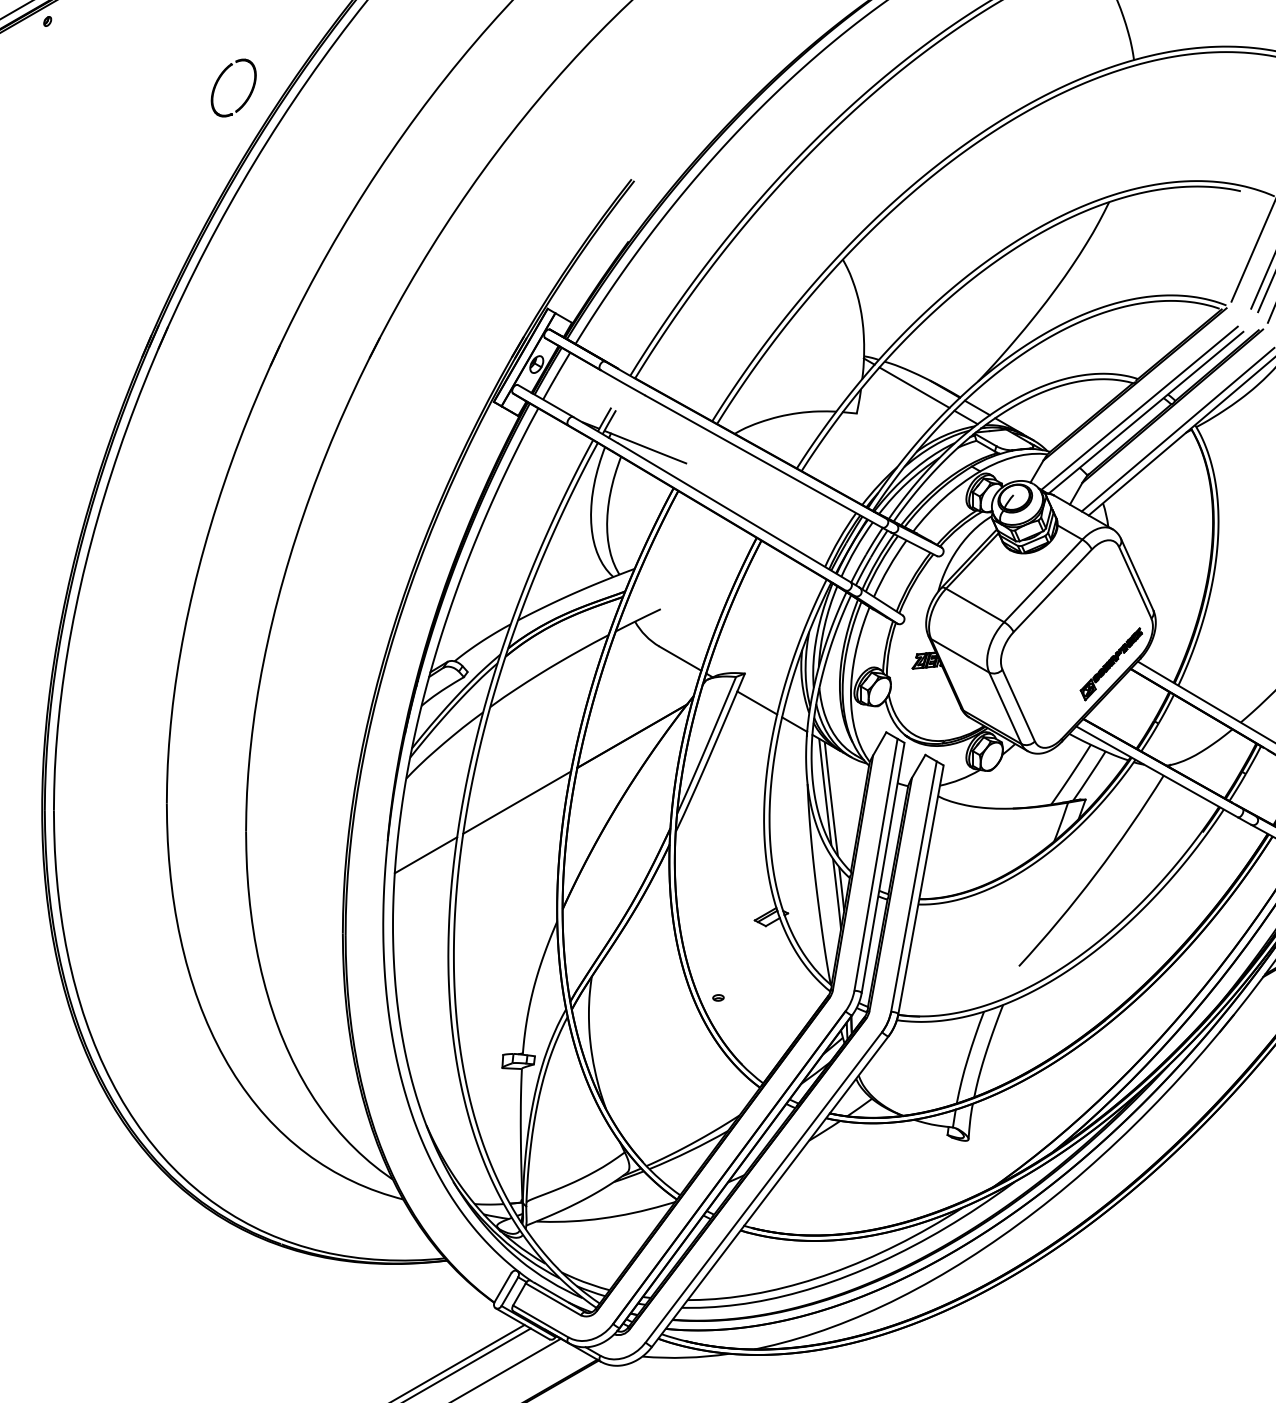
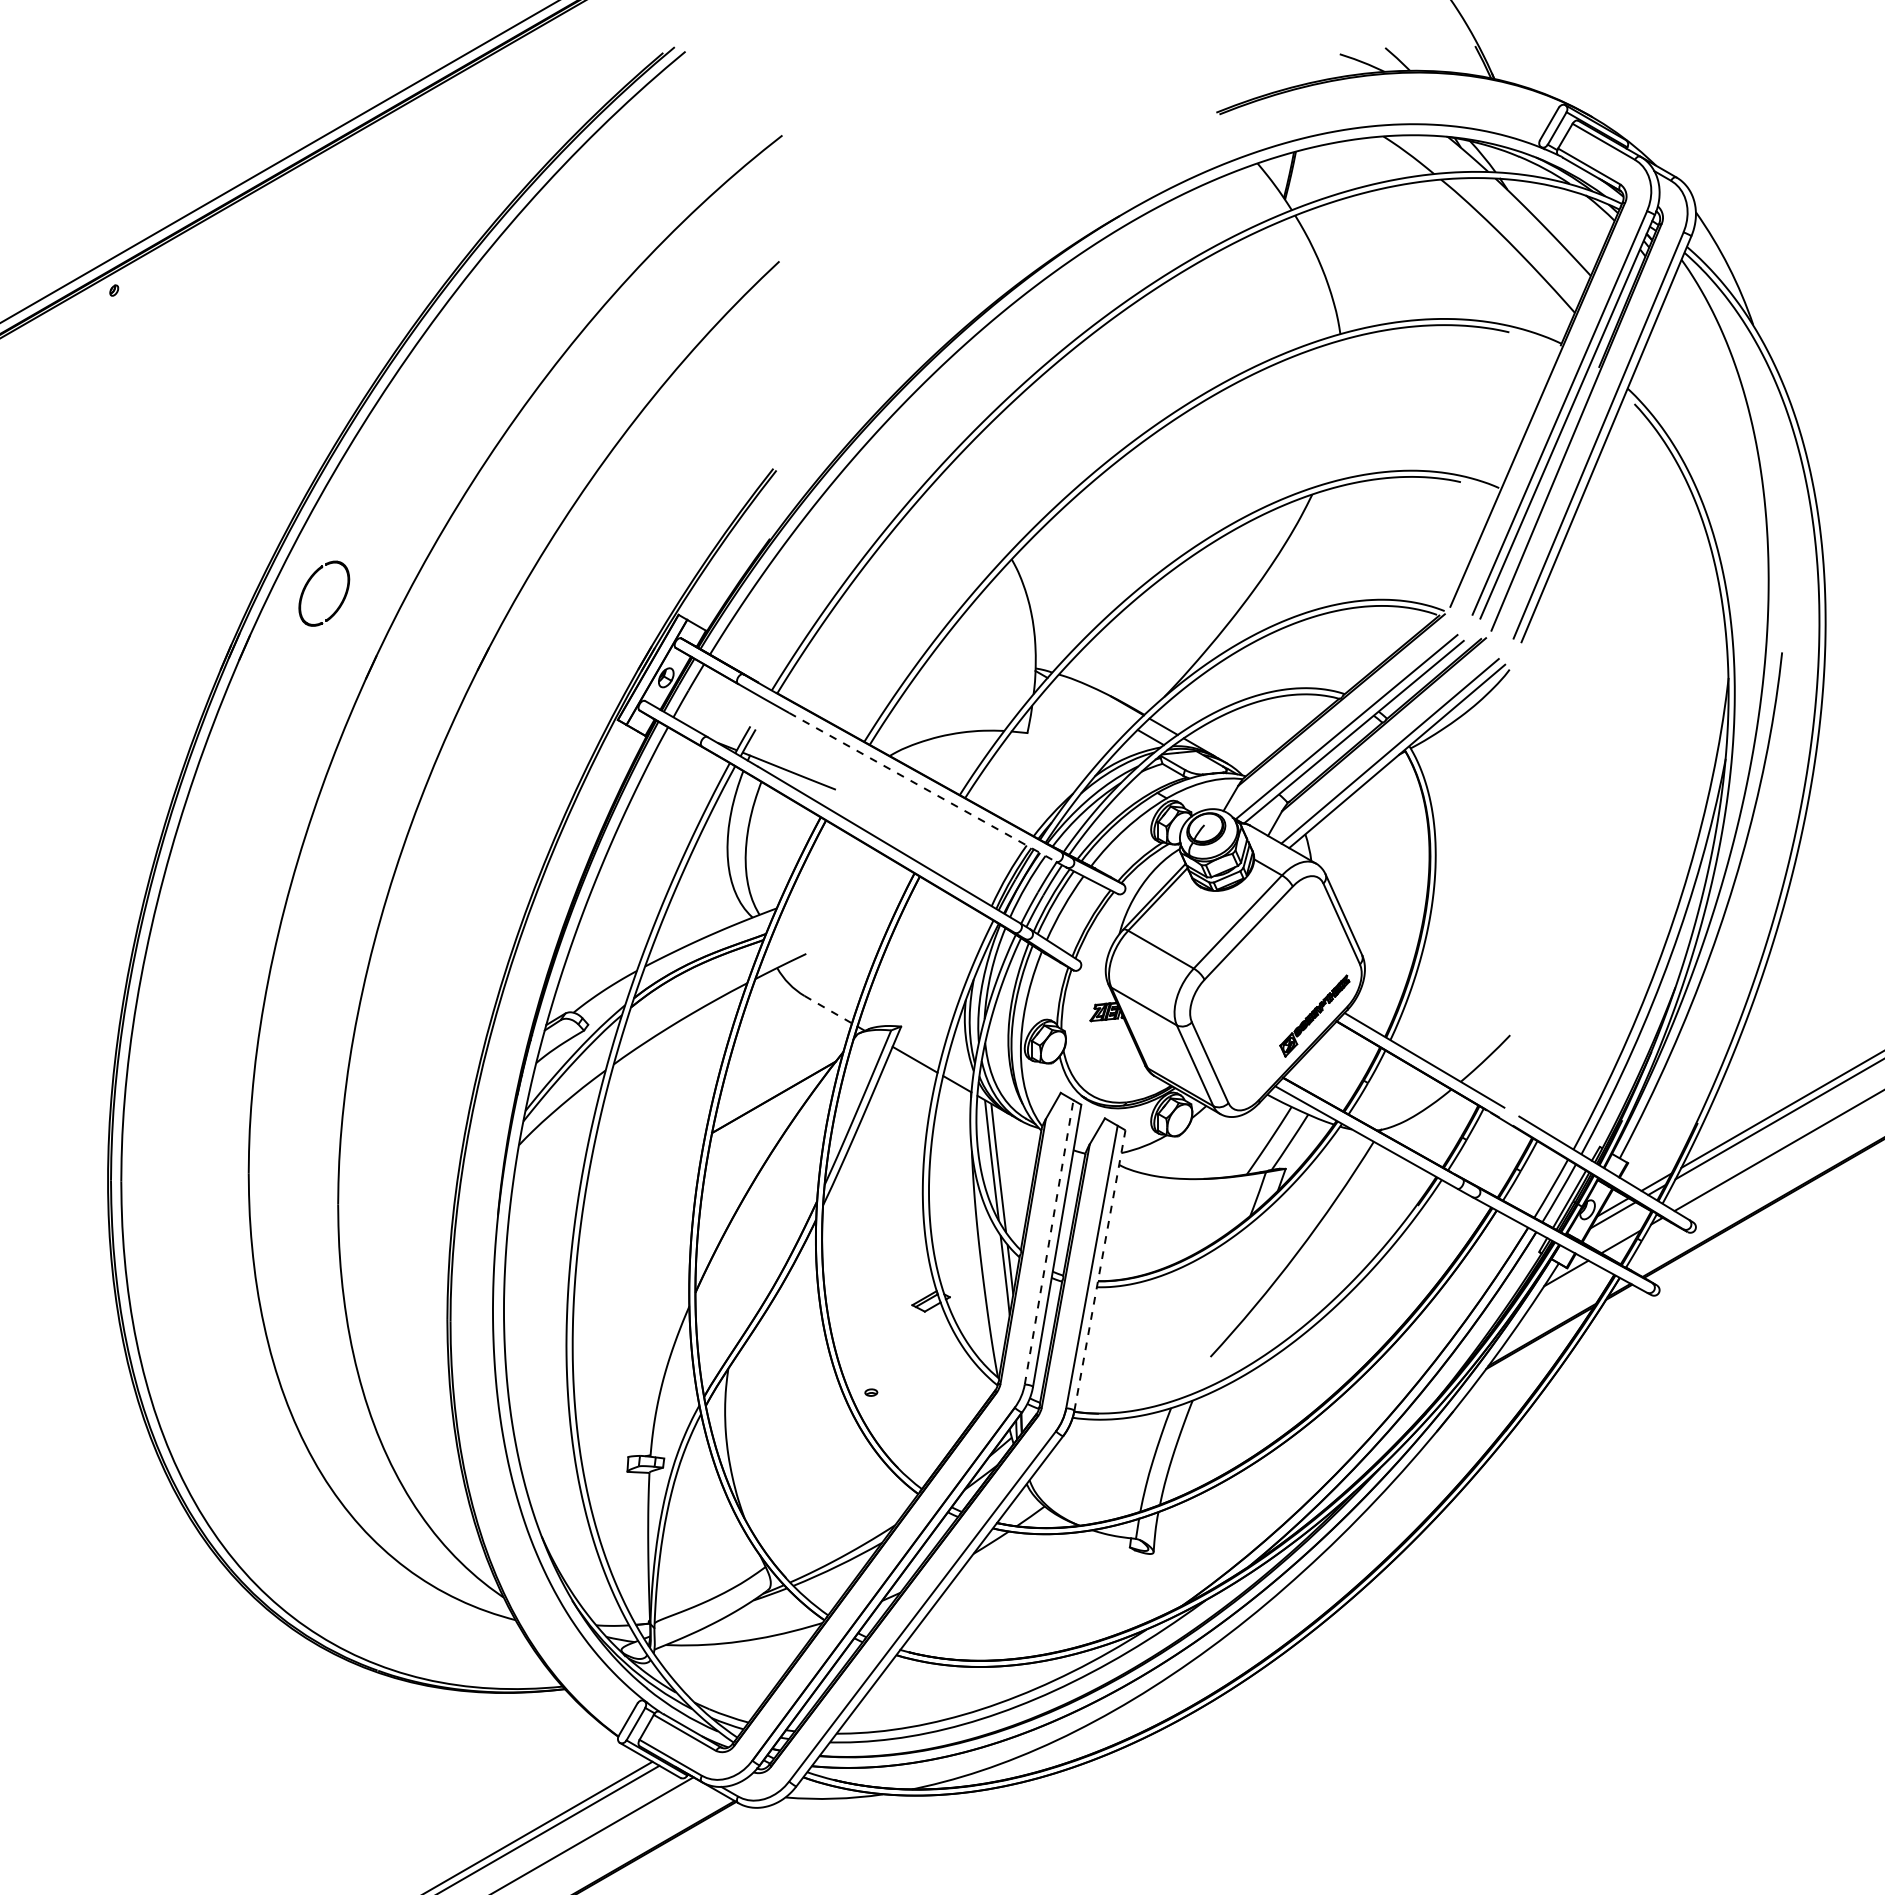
part: (248, 95) -> (340, 602), moved
line: (914, 387) -> (1092, 703), removed
line: (763, 461) -> (922, 787), solid -> dashed
line: (680, 658) -> (828, 1009), solid -> dashed
line: (516, 802) -> (643, 1172), removed
line: (426, 855) -> (541, 1231), removed
line: (876, 864) -> (1049, 1241), solid -> dashed
line: (920, 889) -> (1099, 1270), solid -> dashed

